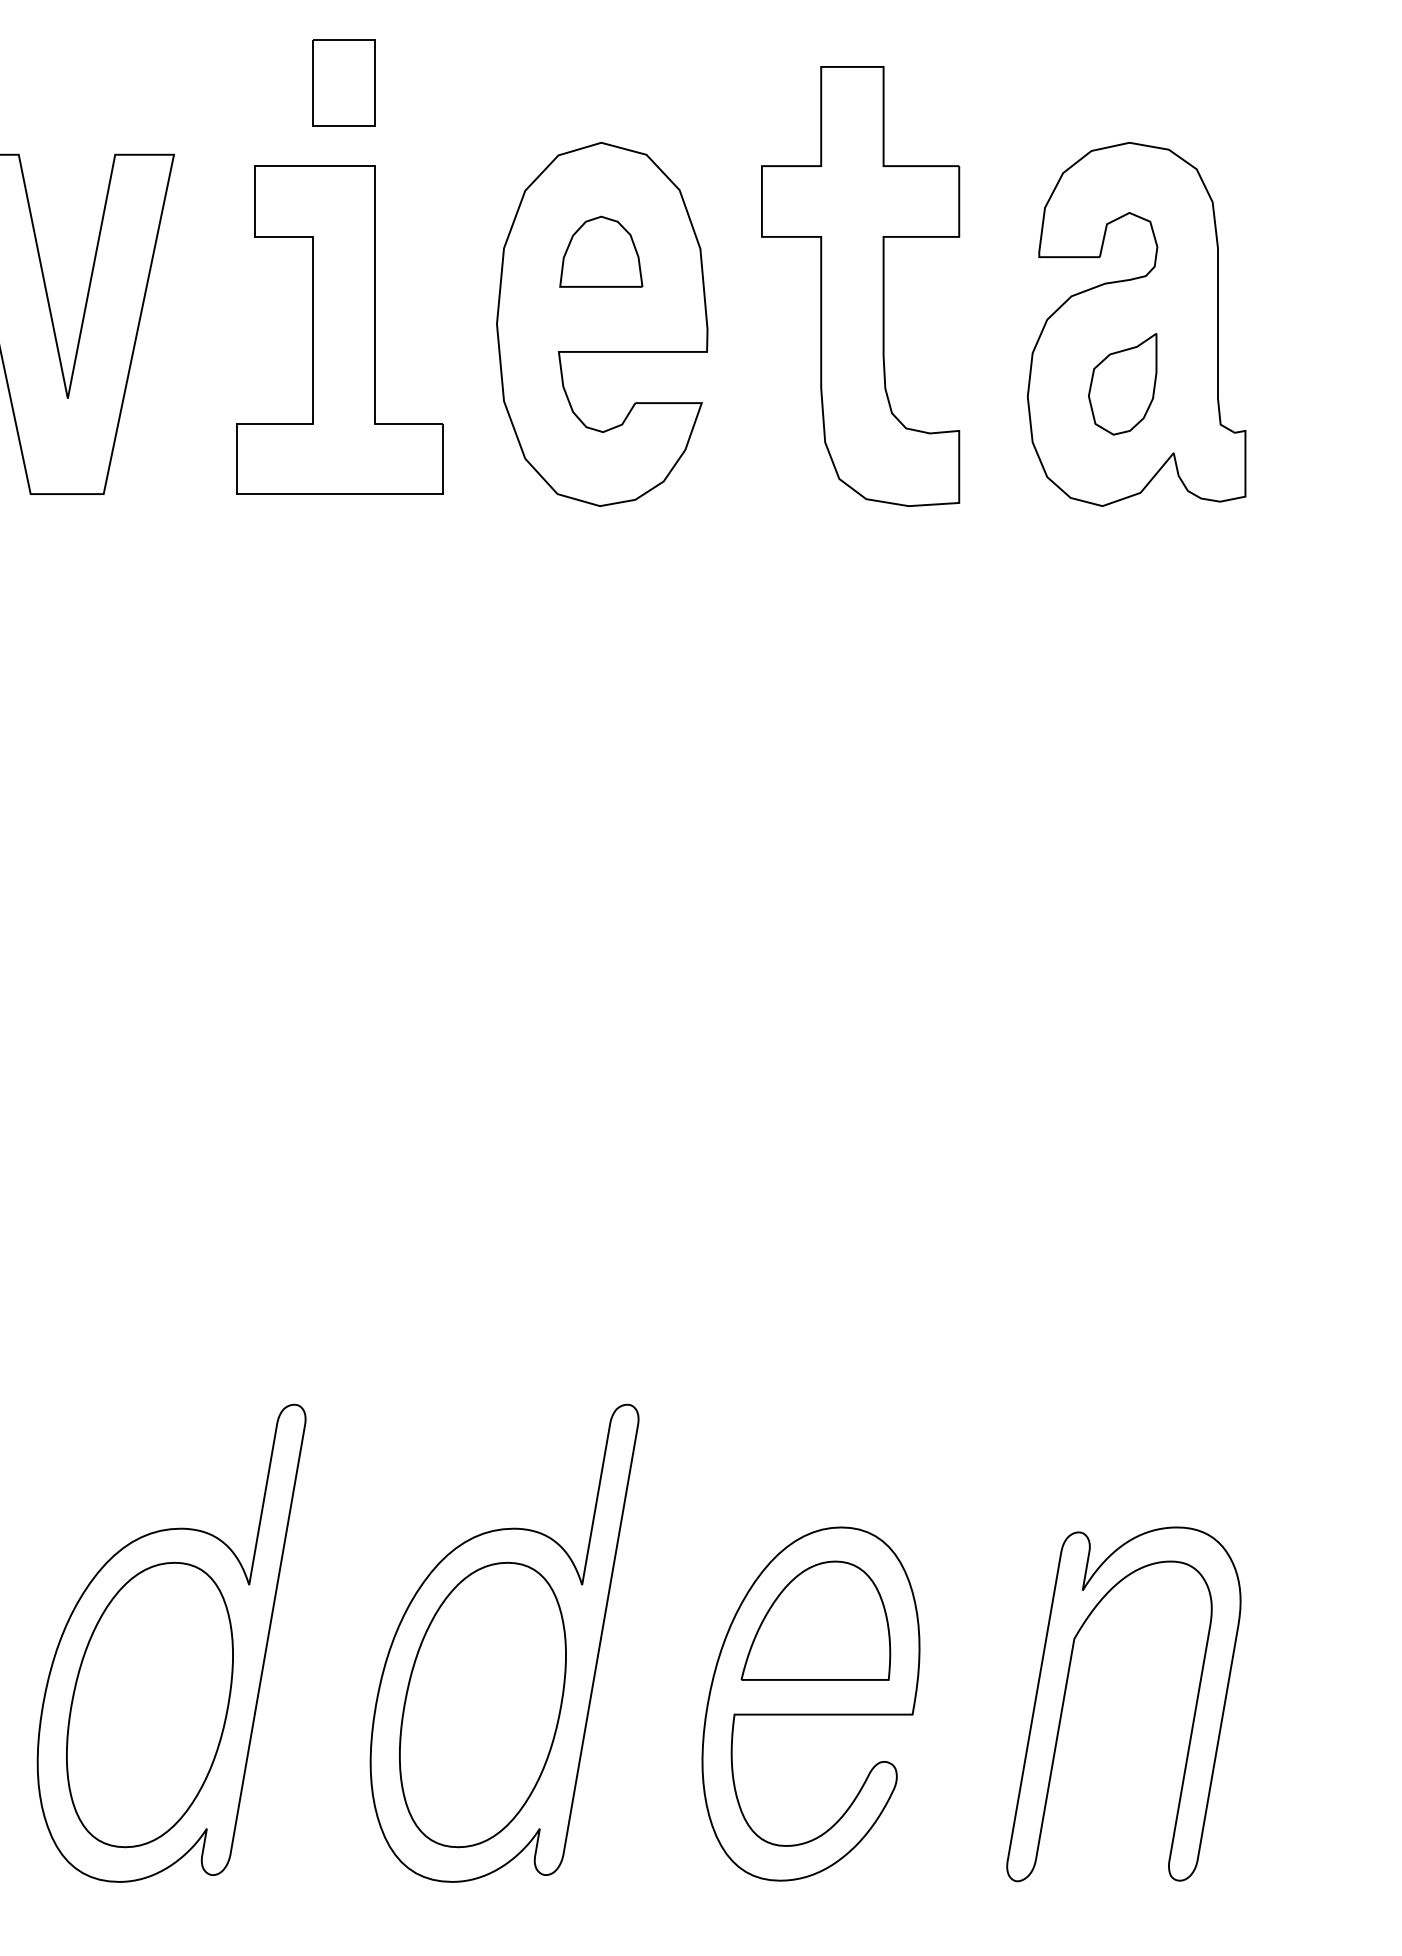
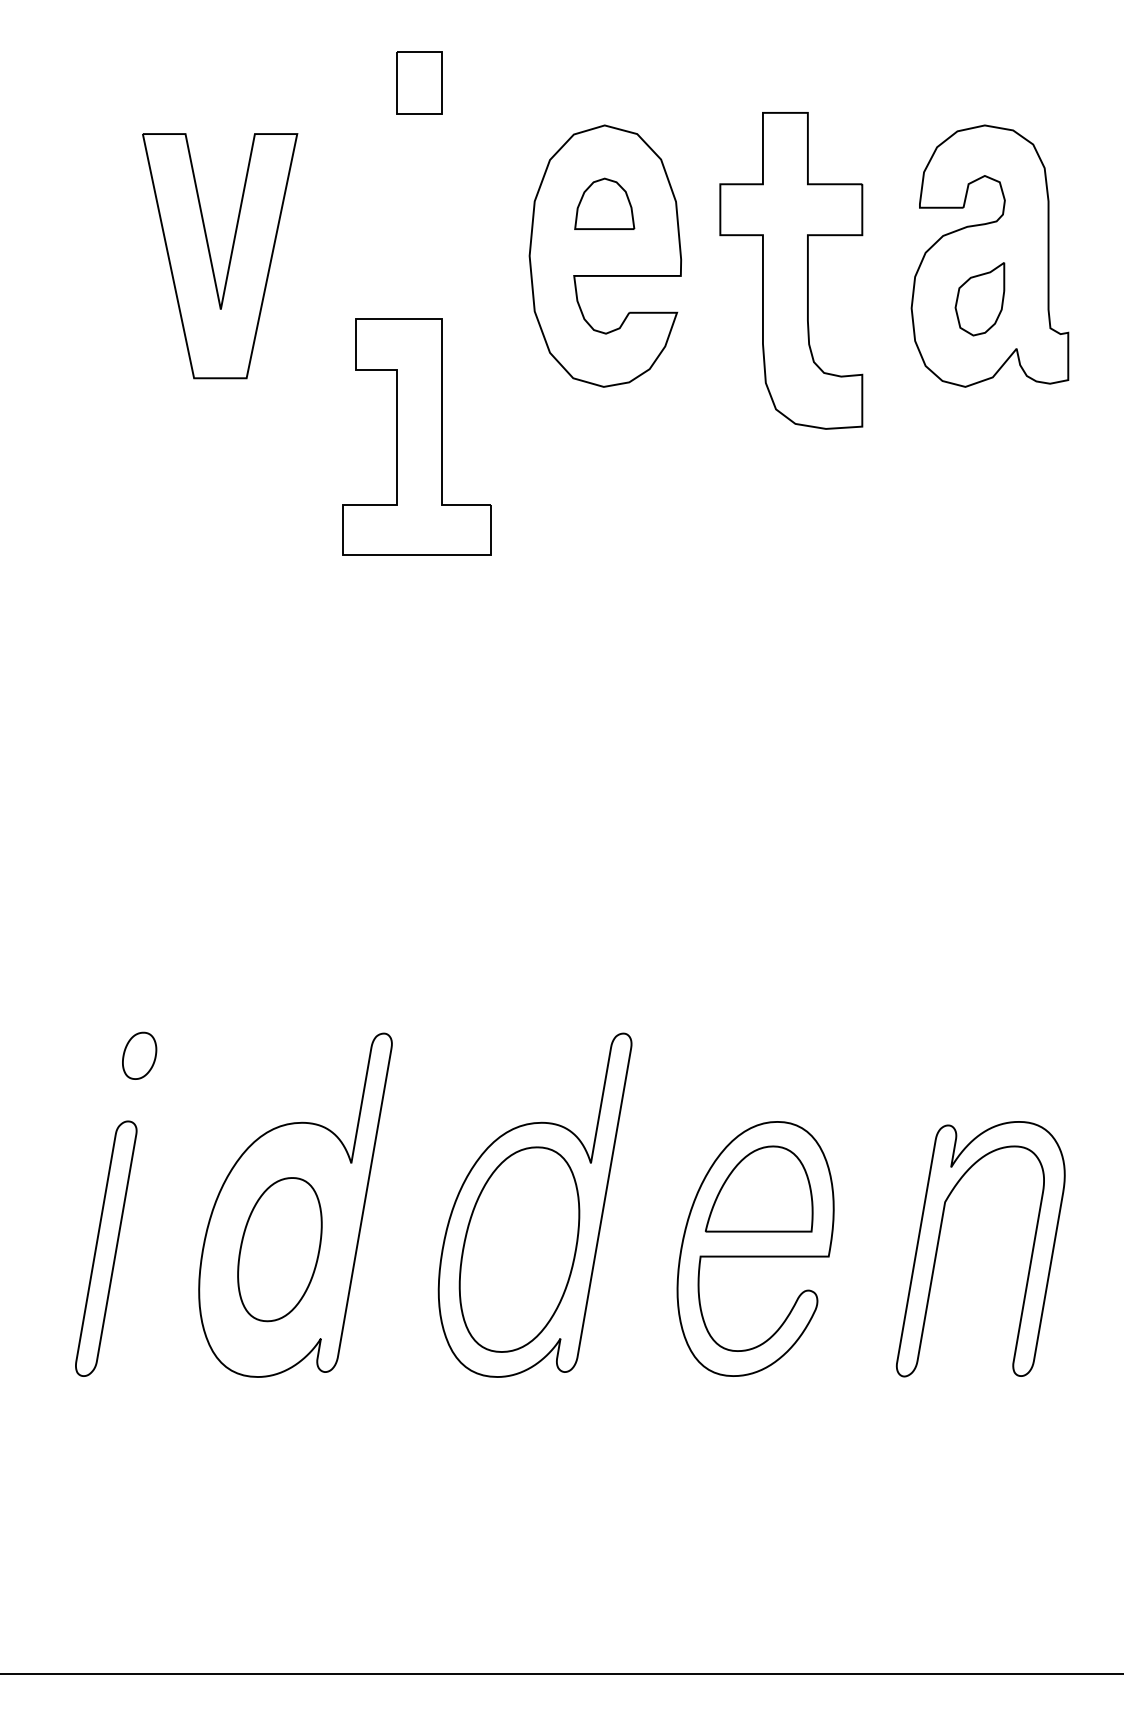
part: (860, 285) -> (791, 270), moved
part: (339, 329) -> (416, 436), moved
part: (149, 1704) -> (279, 1249), size x0.7

